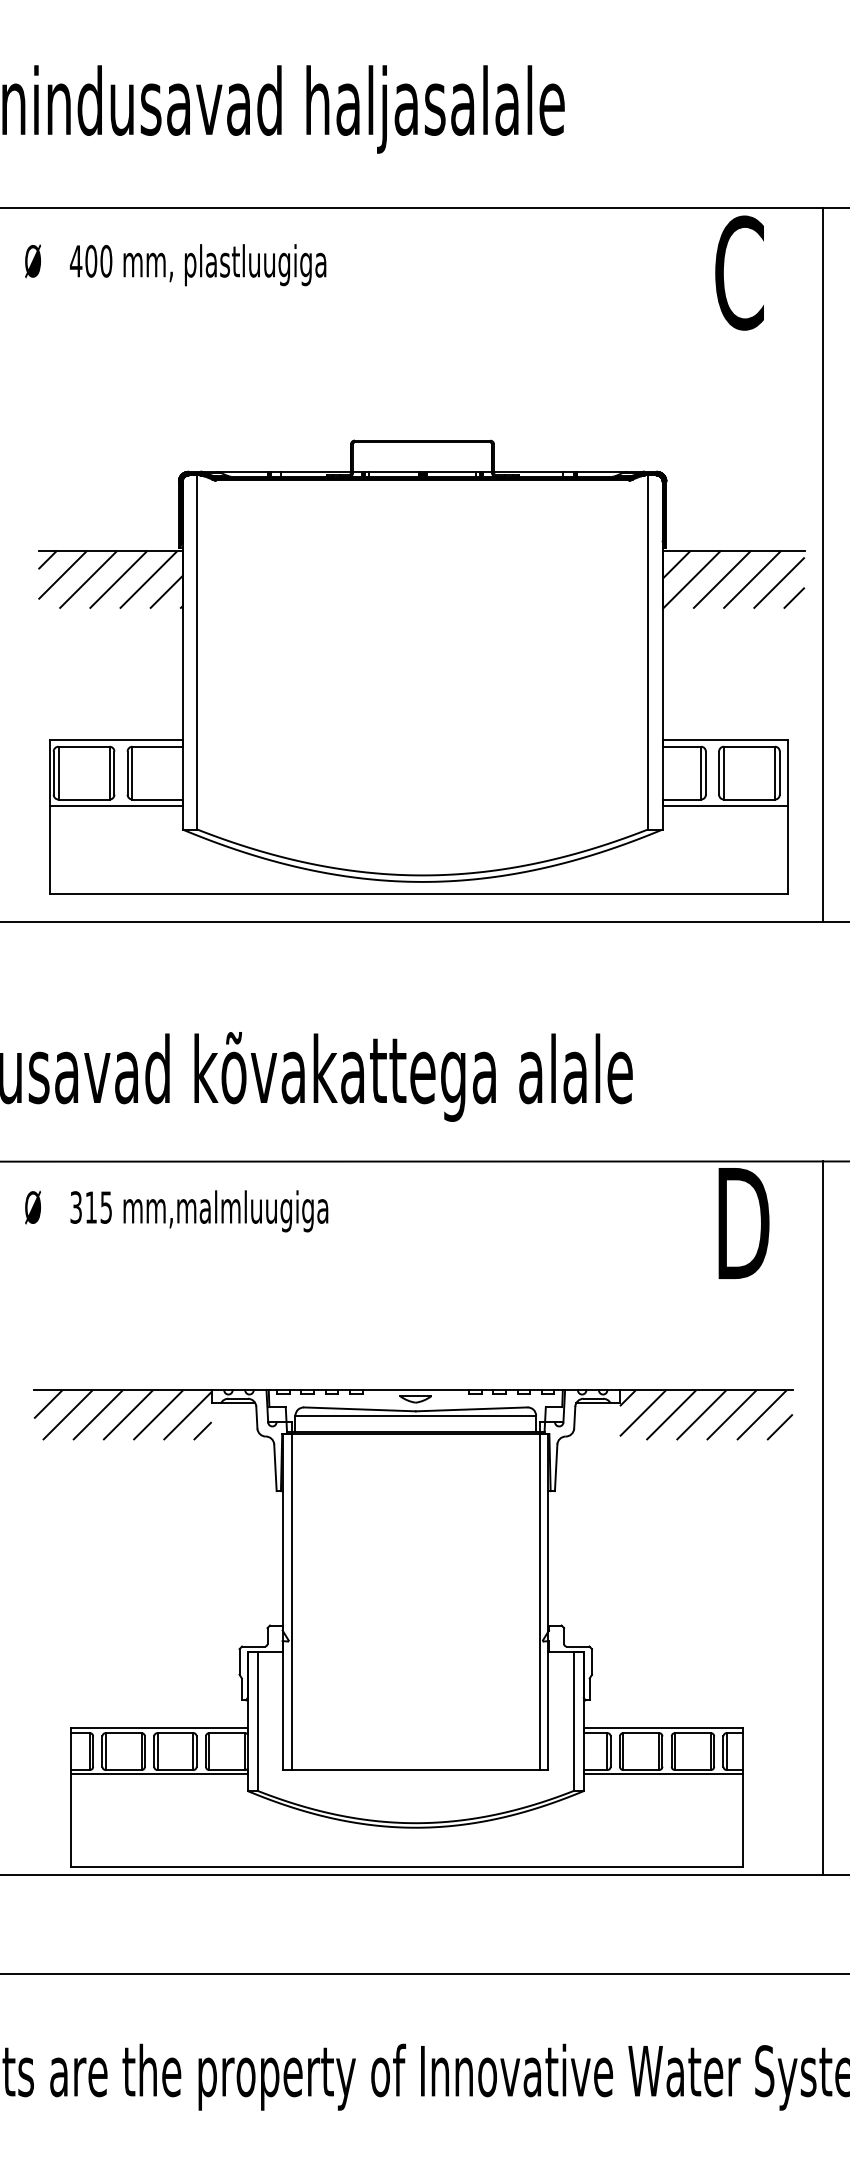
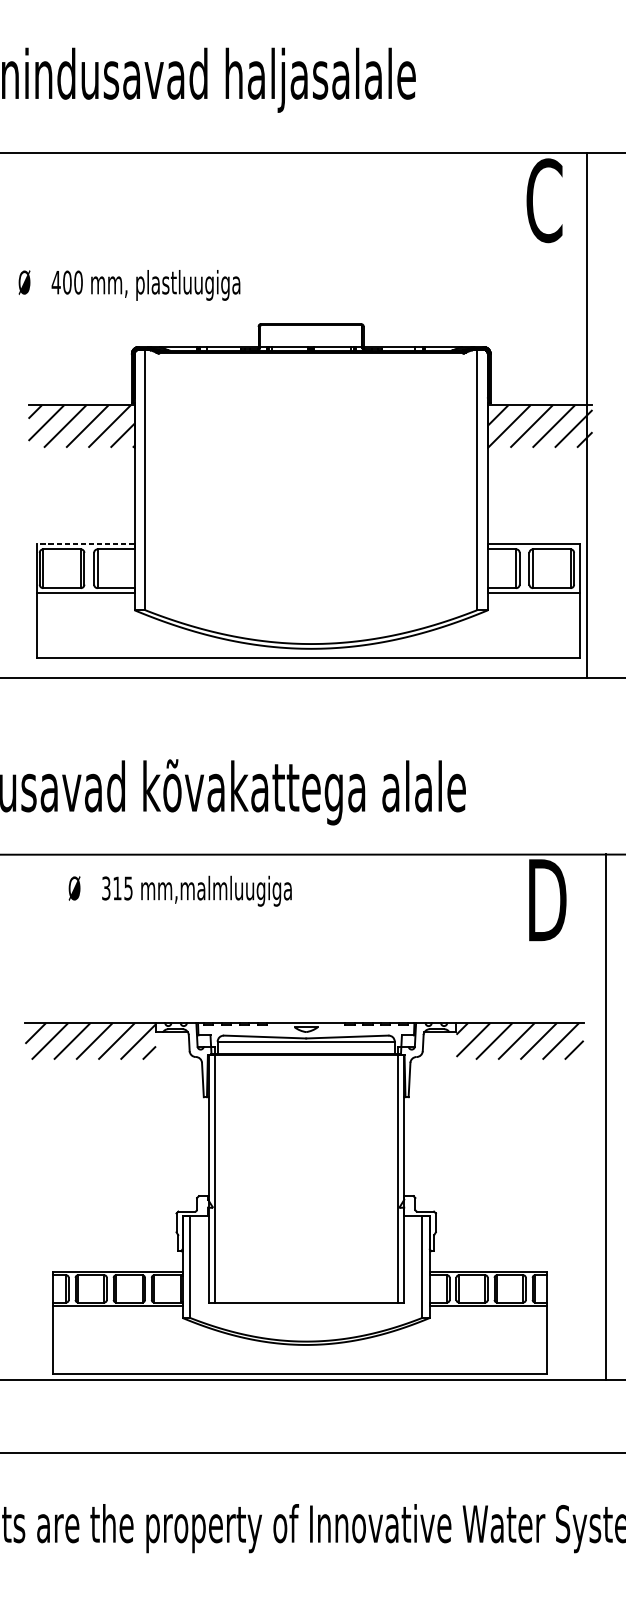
text: (175, 265) -> (129, 285), moved
line: (822, 565) -> (586, 415), moved
line: (115, 739) -> (85, 544), solid -> dashed
text: (176, 1211) -> (180, 891), moved

